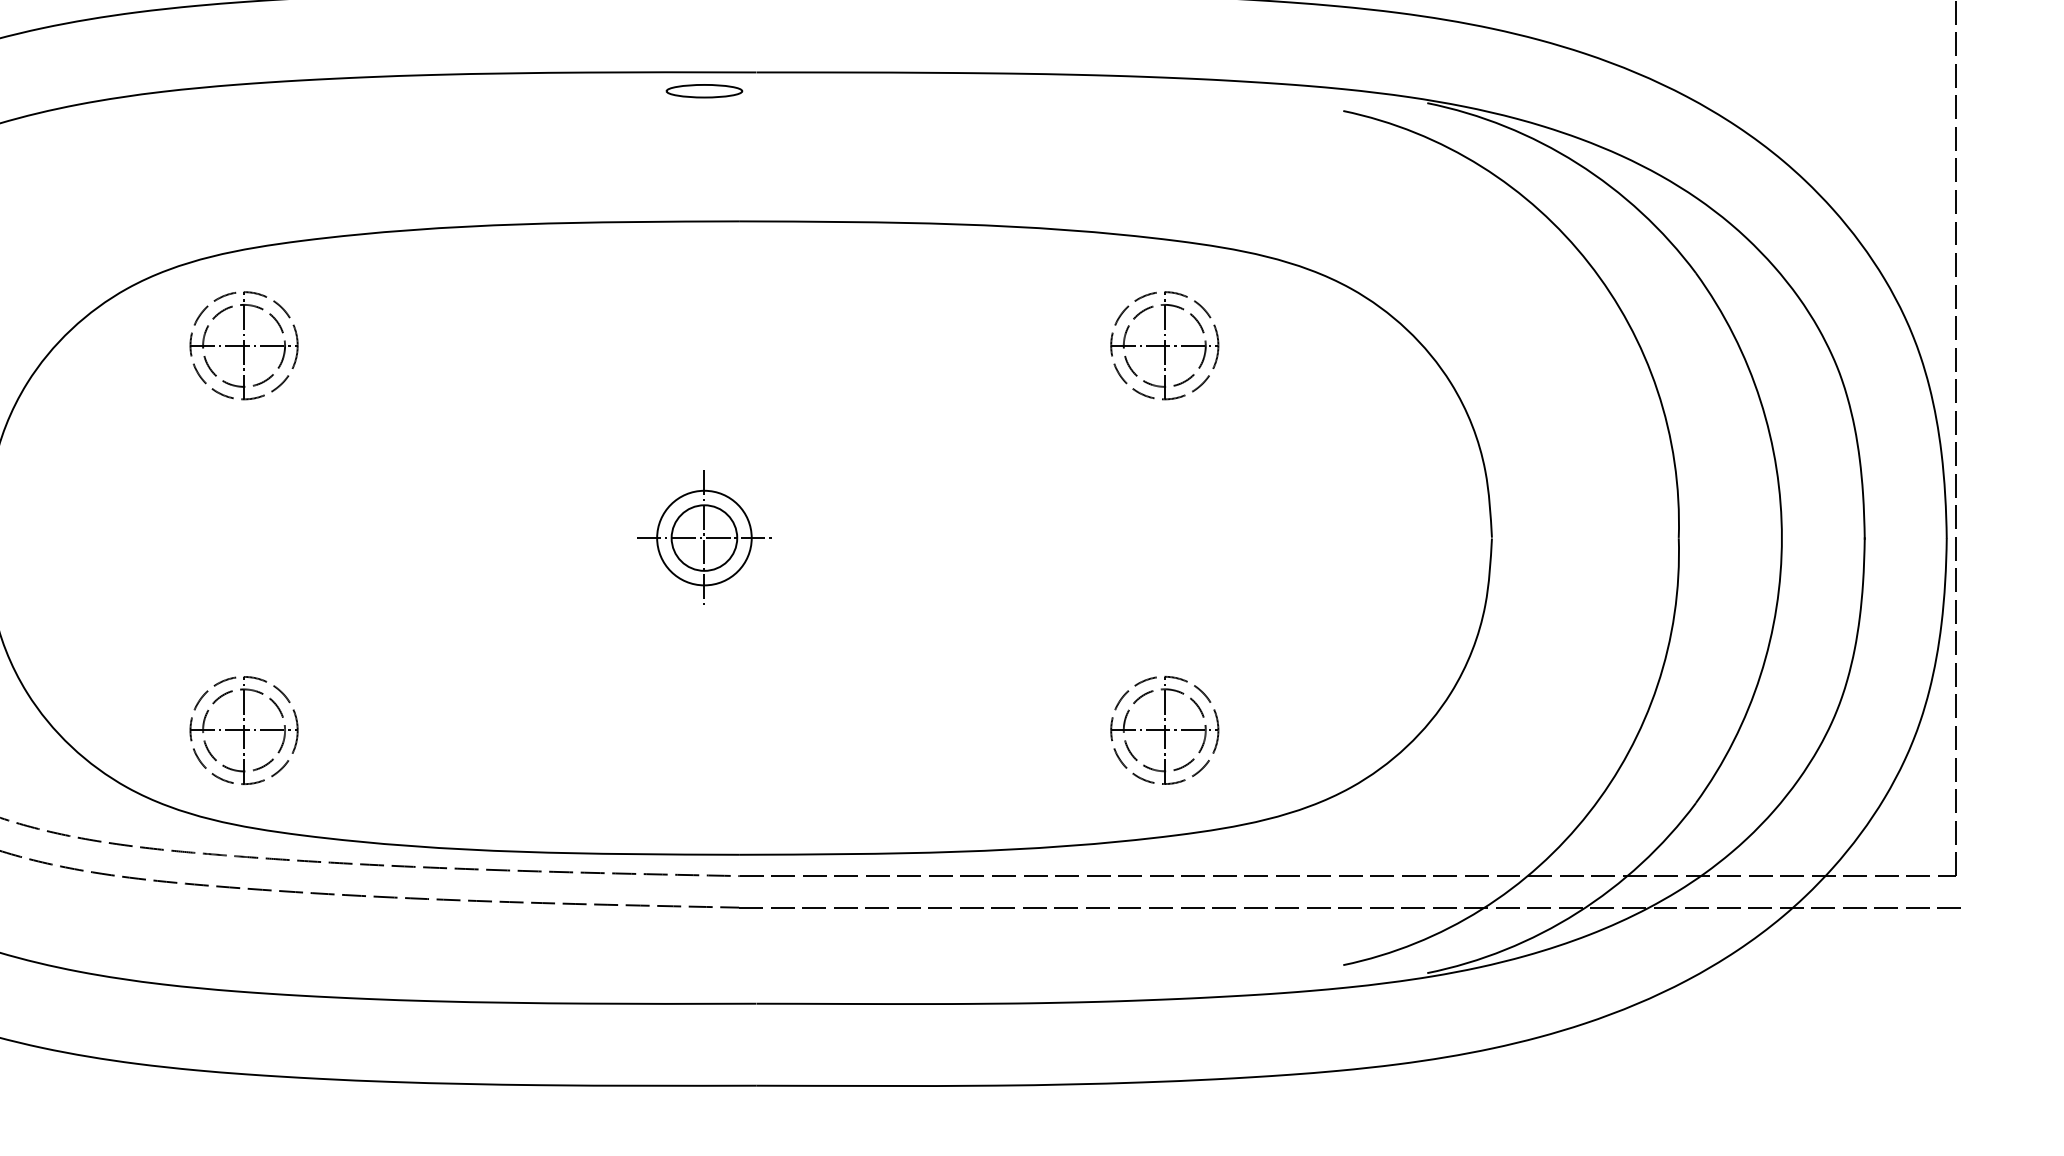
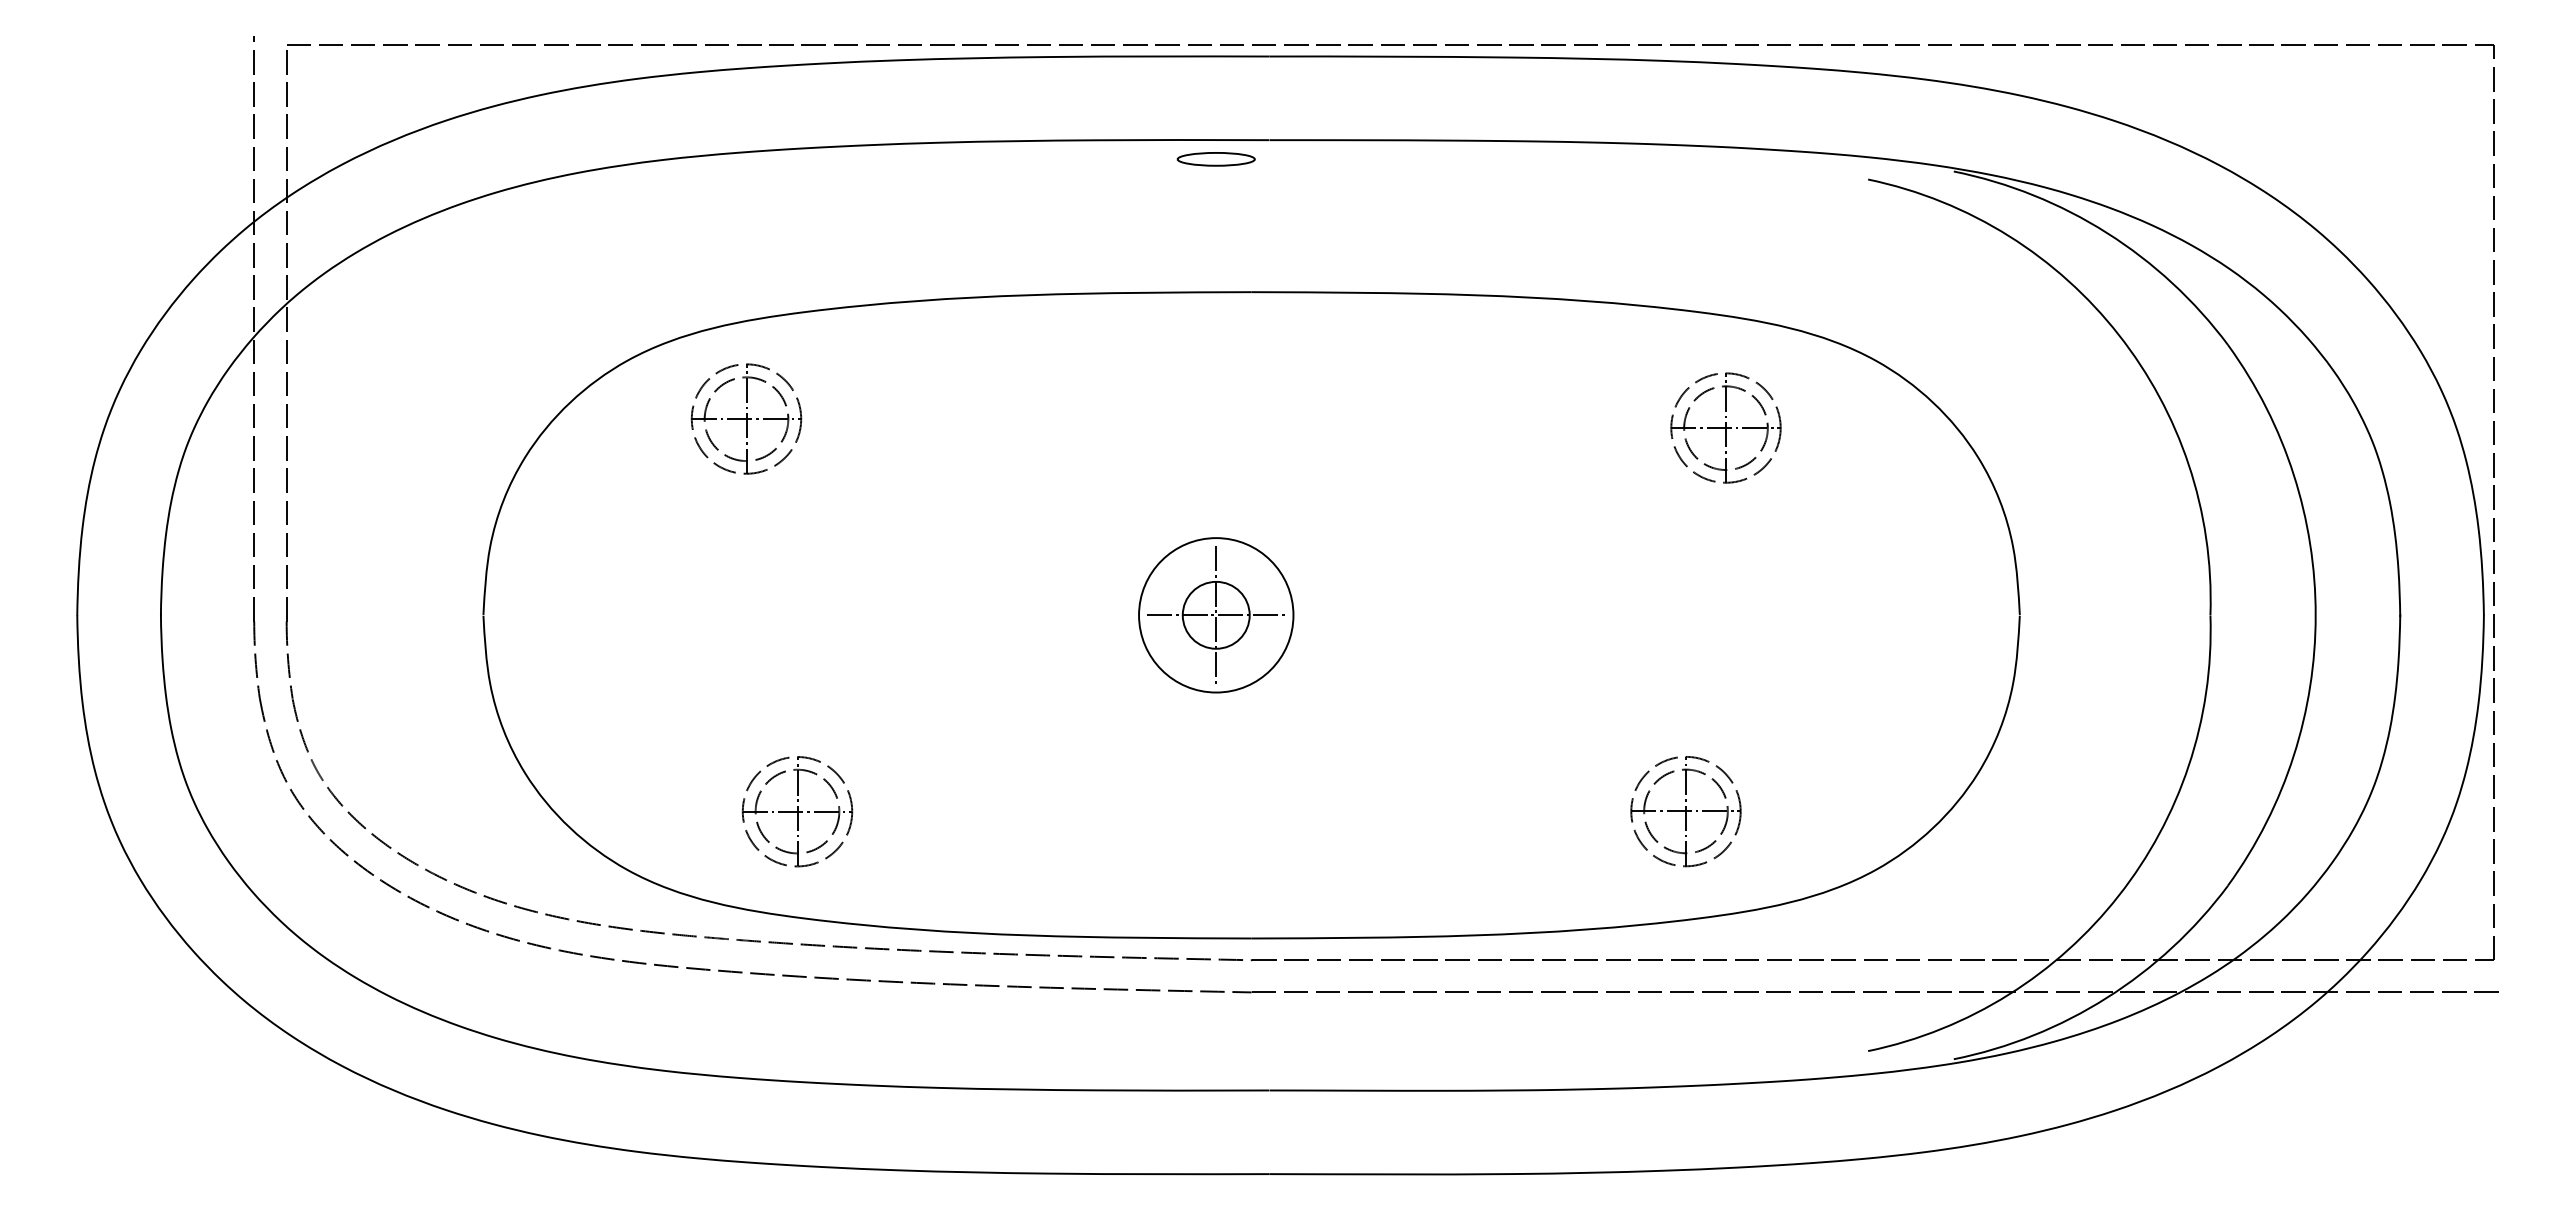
part: (1164, 345) -> (1725, 427), moved
circle: (703, 538) -> (1215, 615), size x1.6
part: (244, 730) -> (797, 811), moved

